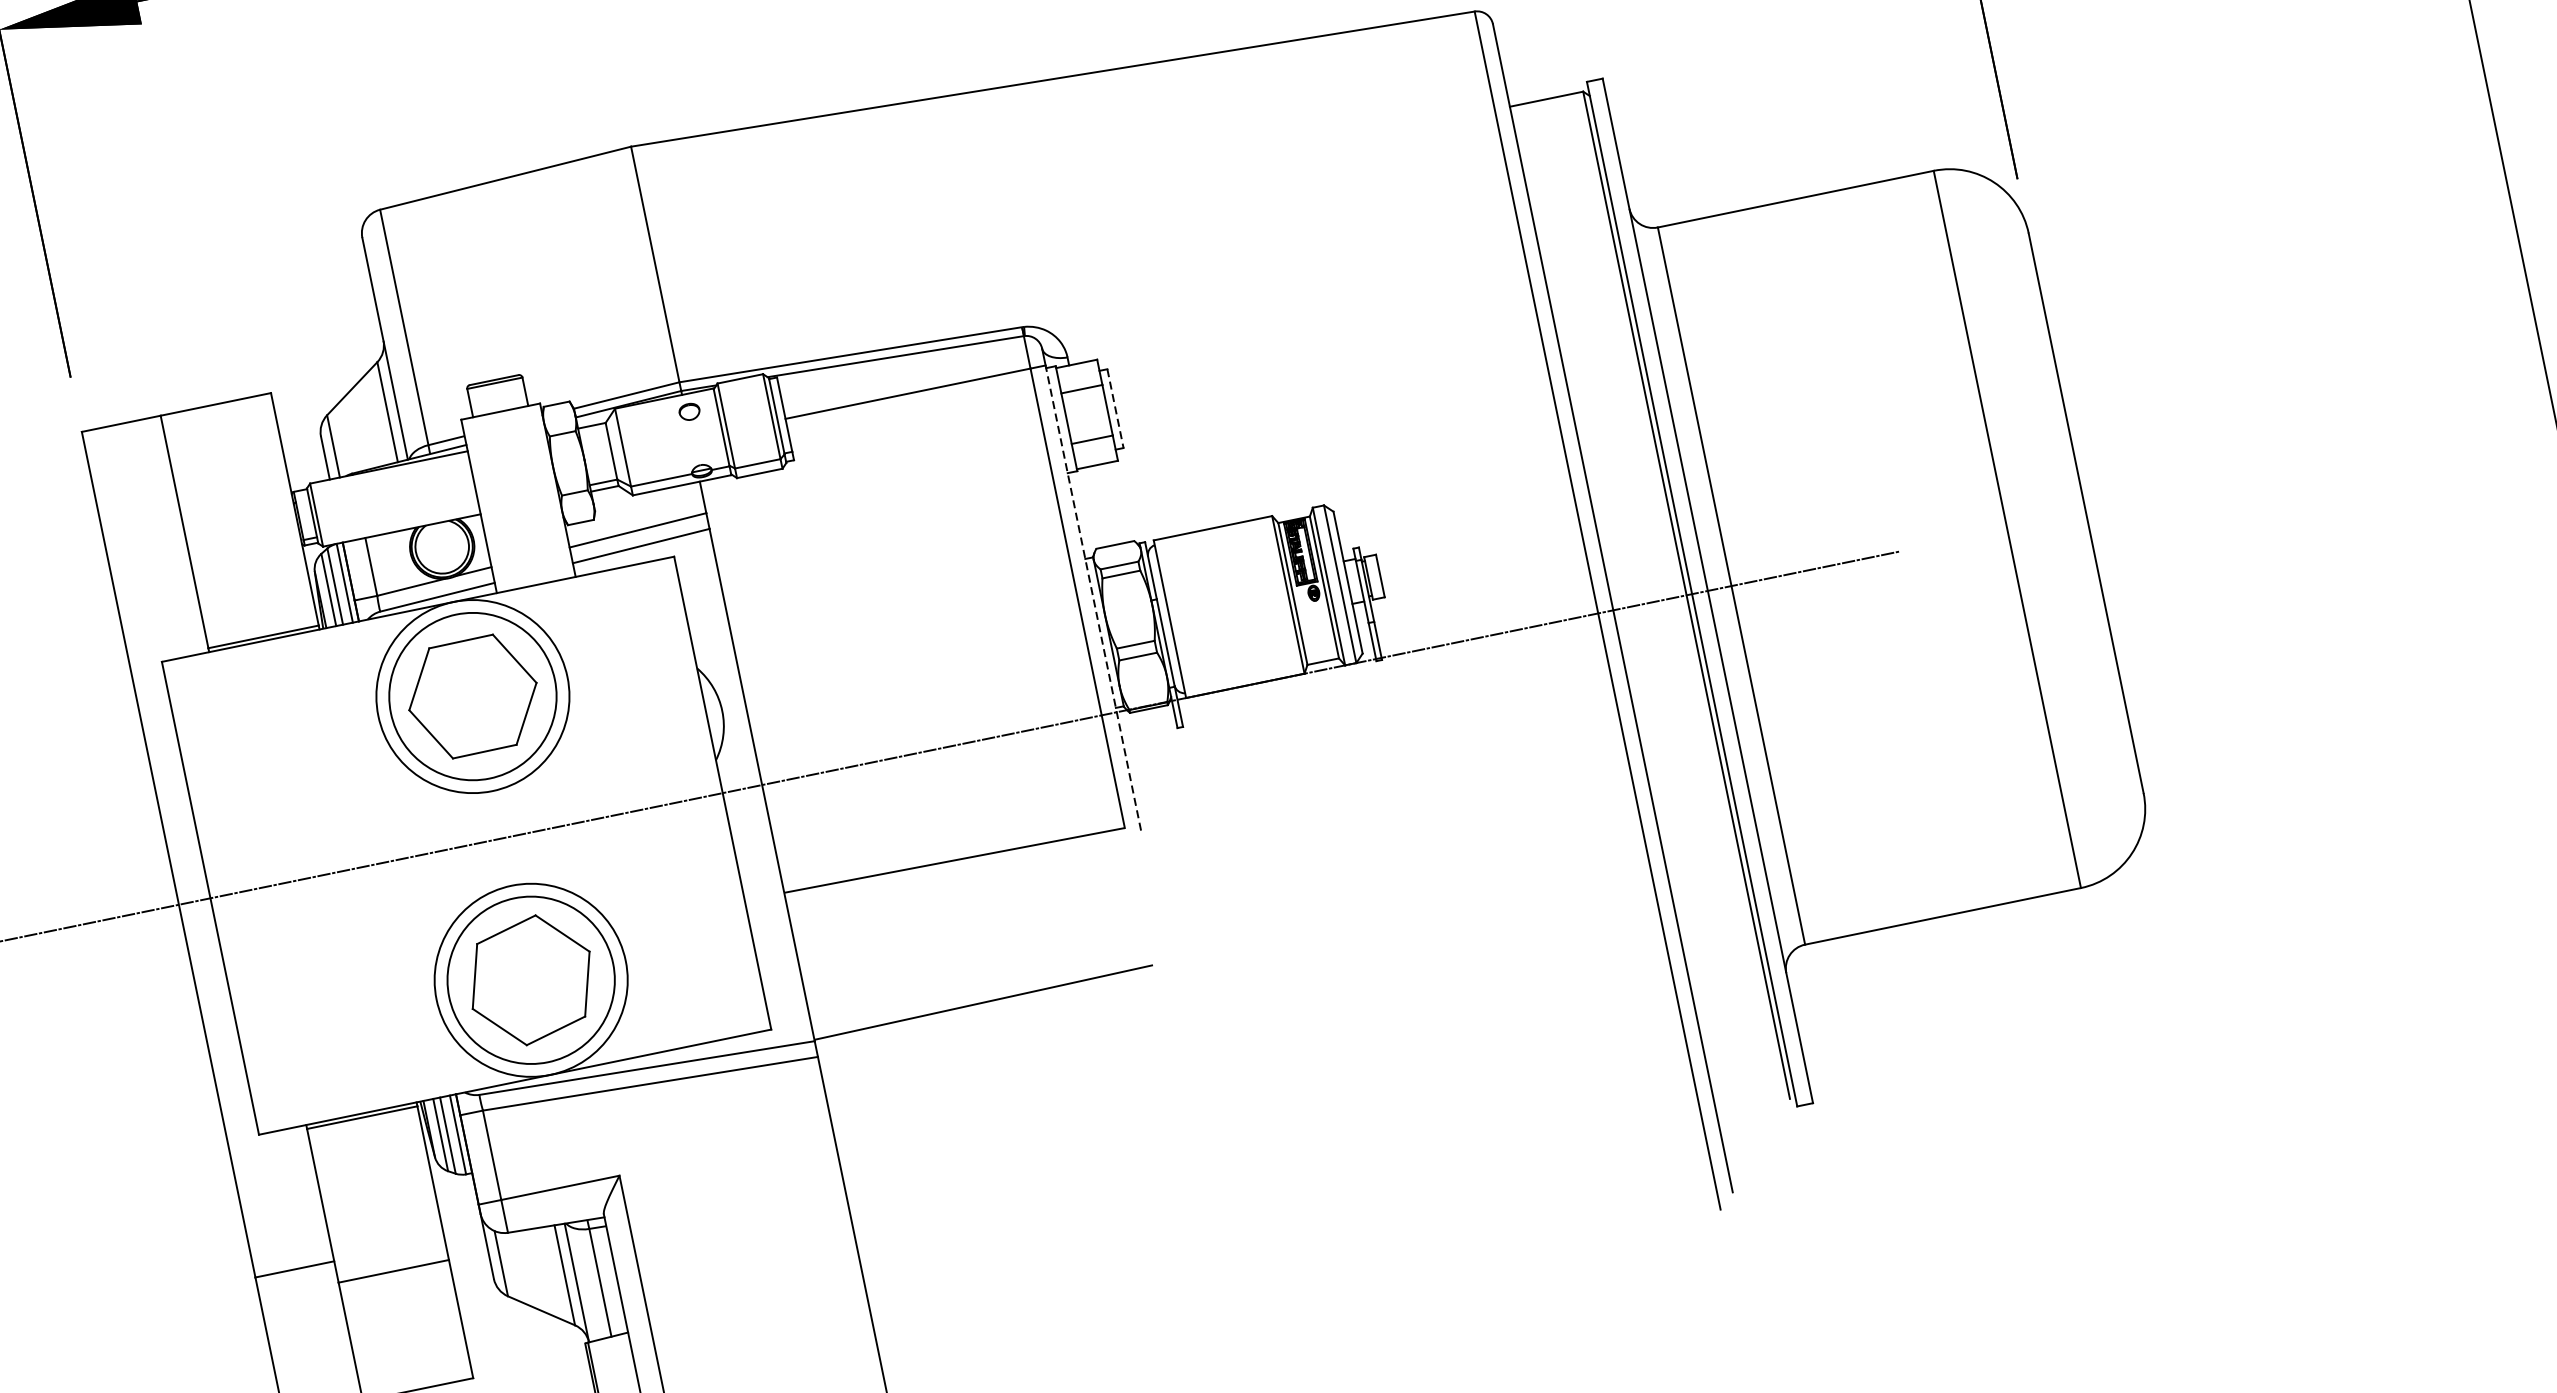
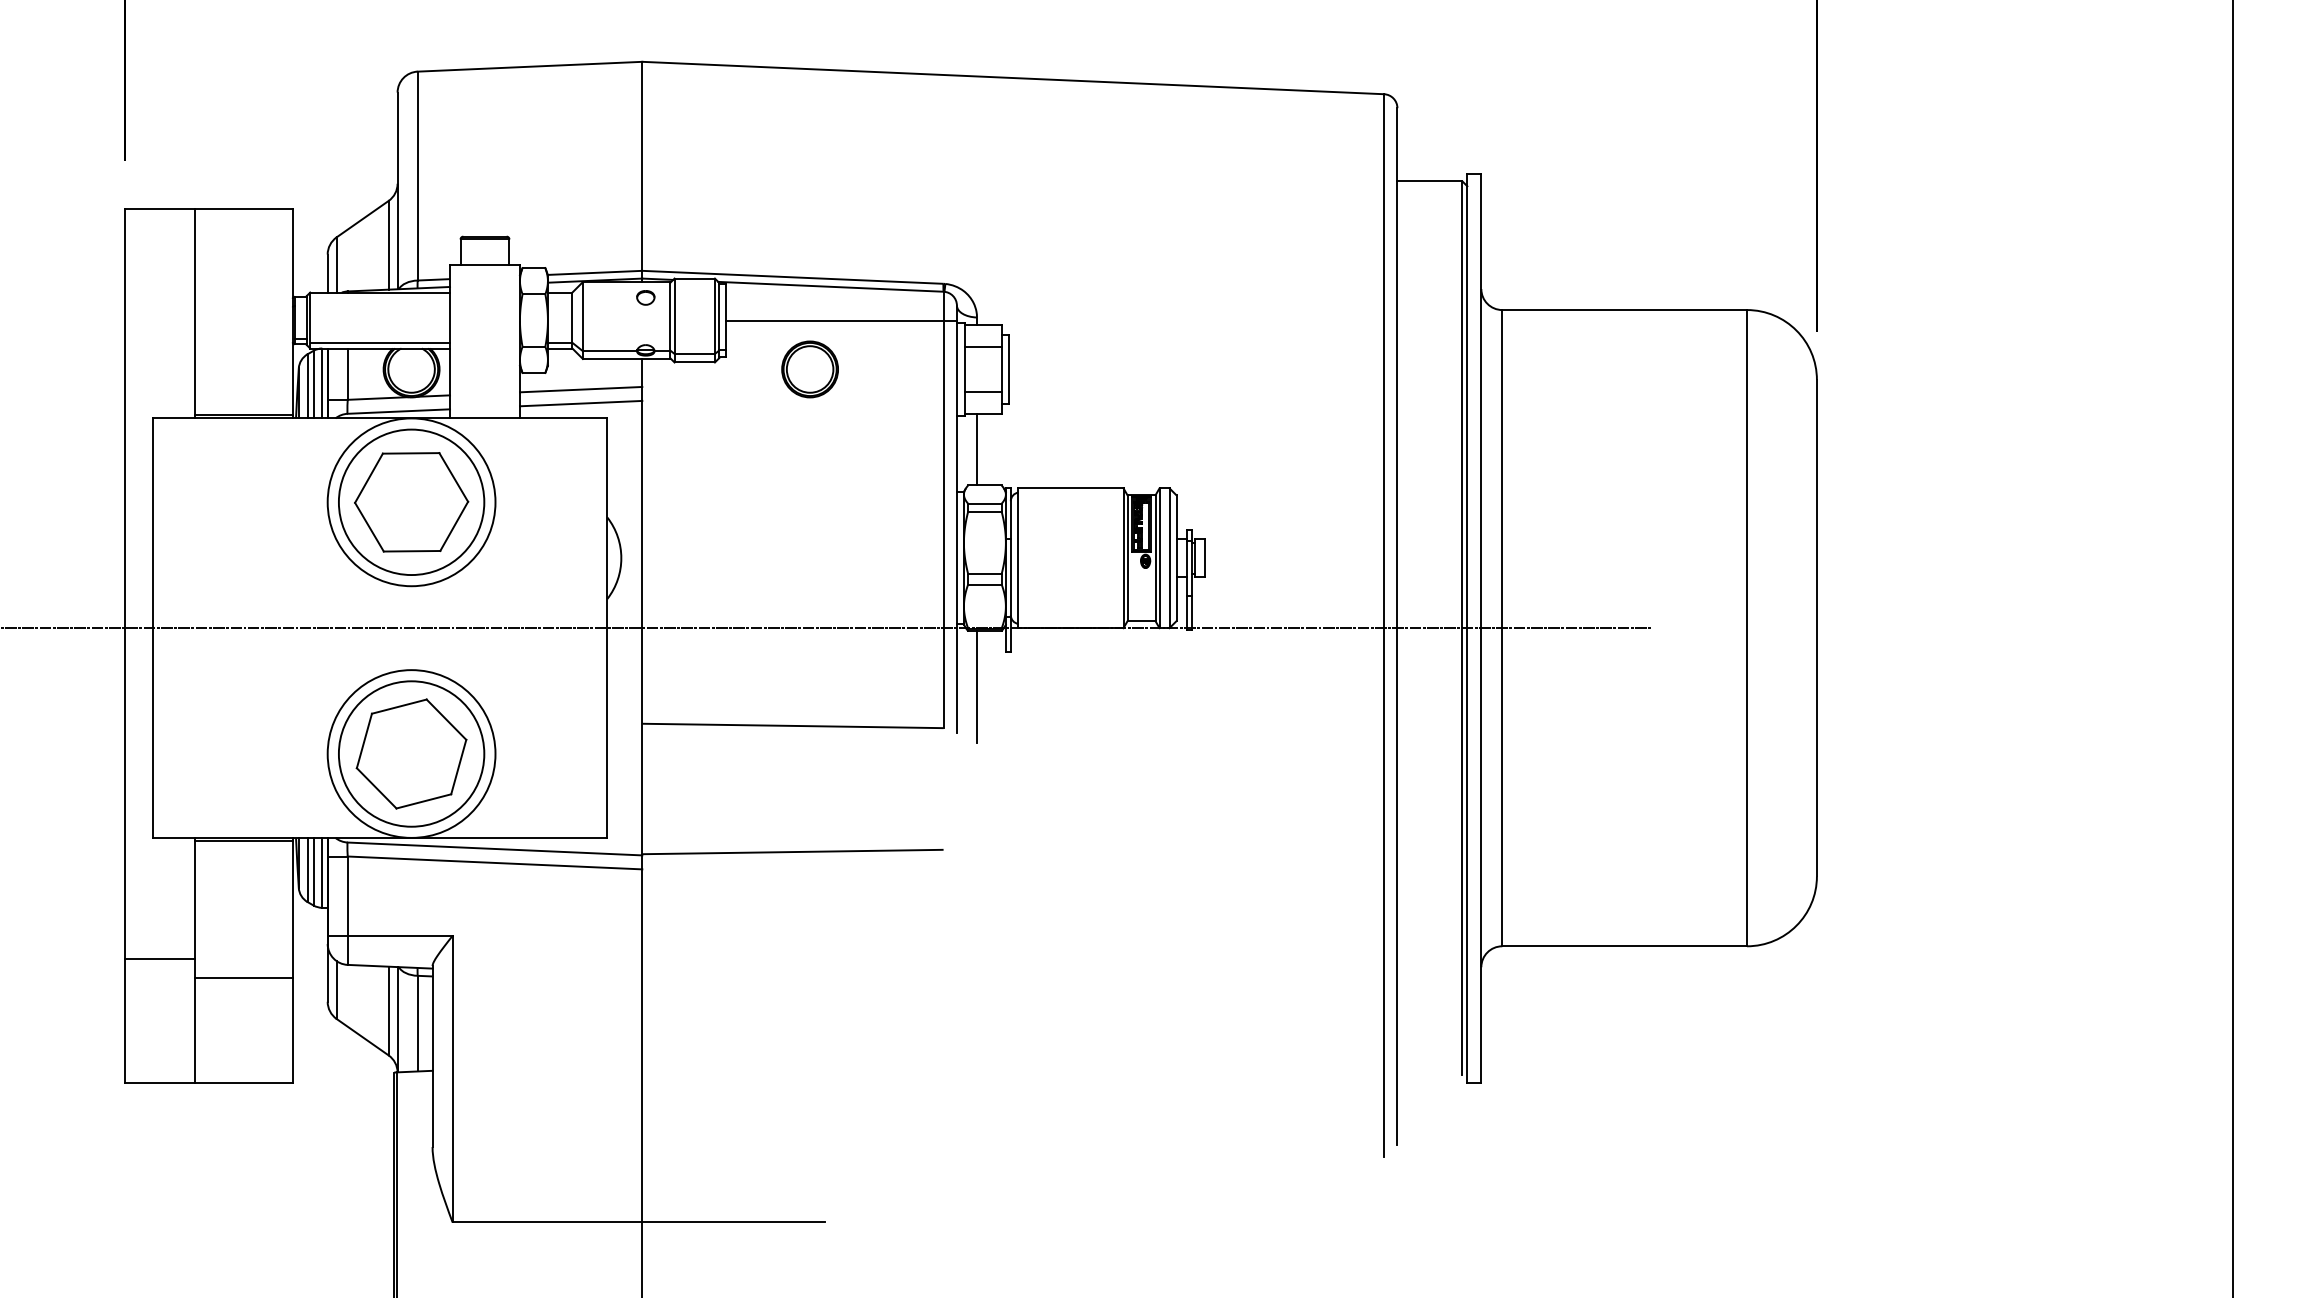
line: (1115, 408) -> (1008, 369), dashed -> solid
part: (890, 454) -> (809, 369), added
line: (1098, 506) -> (977, 449), added
line: (400, 523) -> (380, 342), added
line: (1092, 597) -> (956, 526), dashed -> solid
line: (1153, 774) -> (977, 687), added

